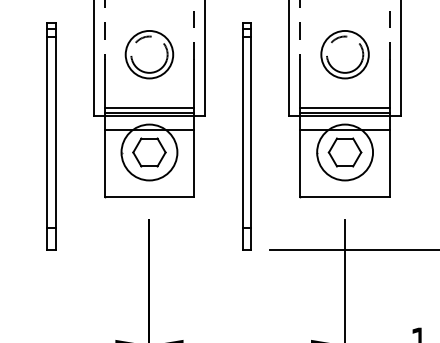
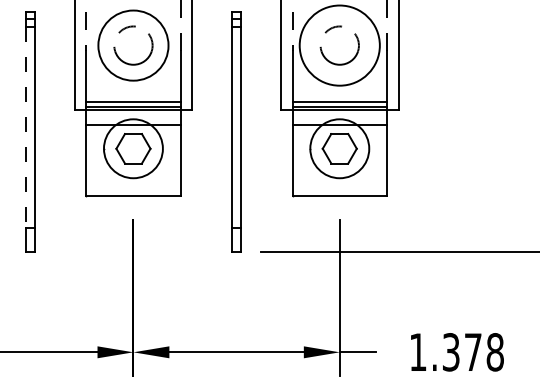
circle: (149, 54) -> (133, 45), size x1.4
circle: (344, 54) -> (339, 45), size x1.6
line: (47, 132) -> (25, 127), solid -> dashed

